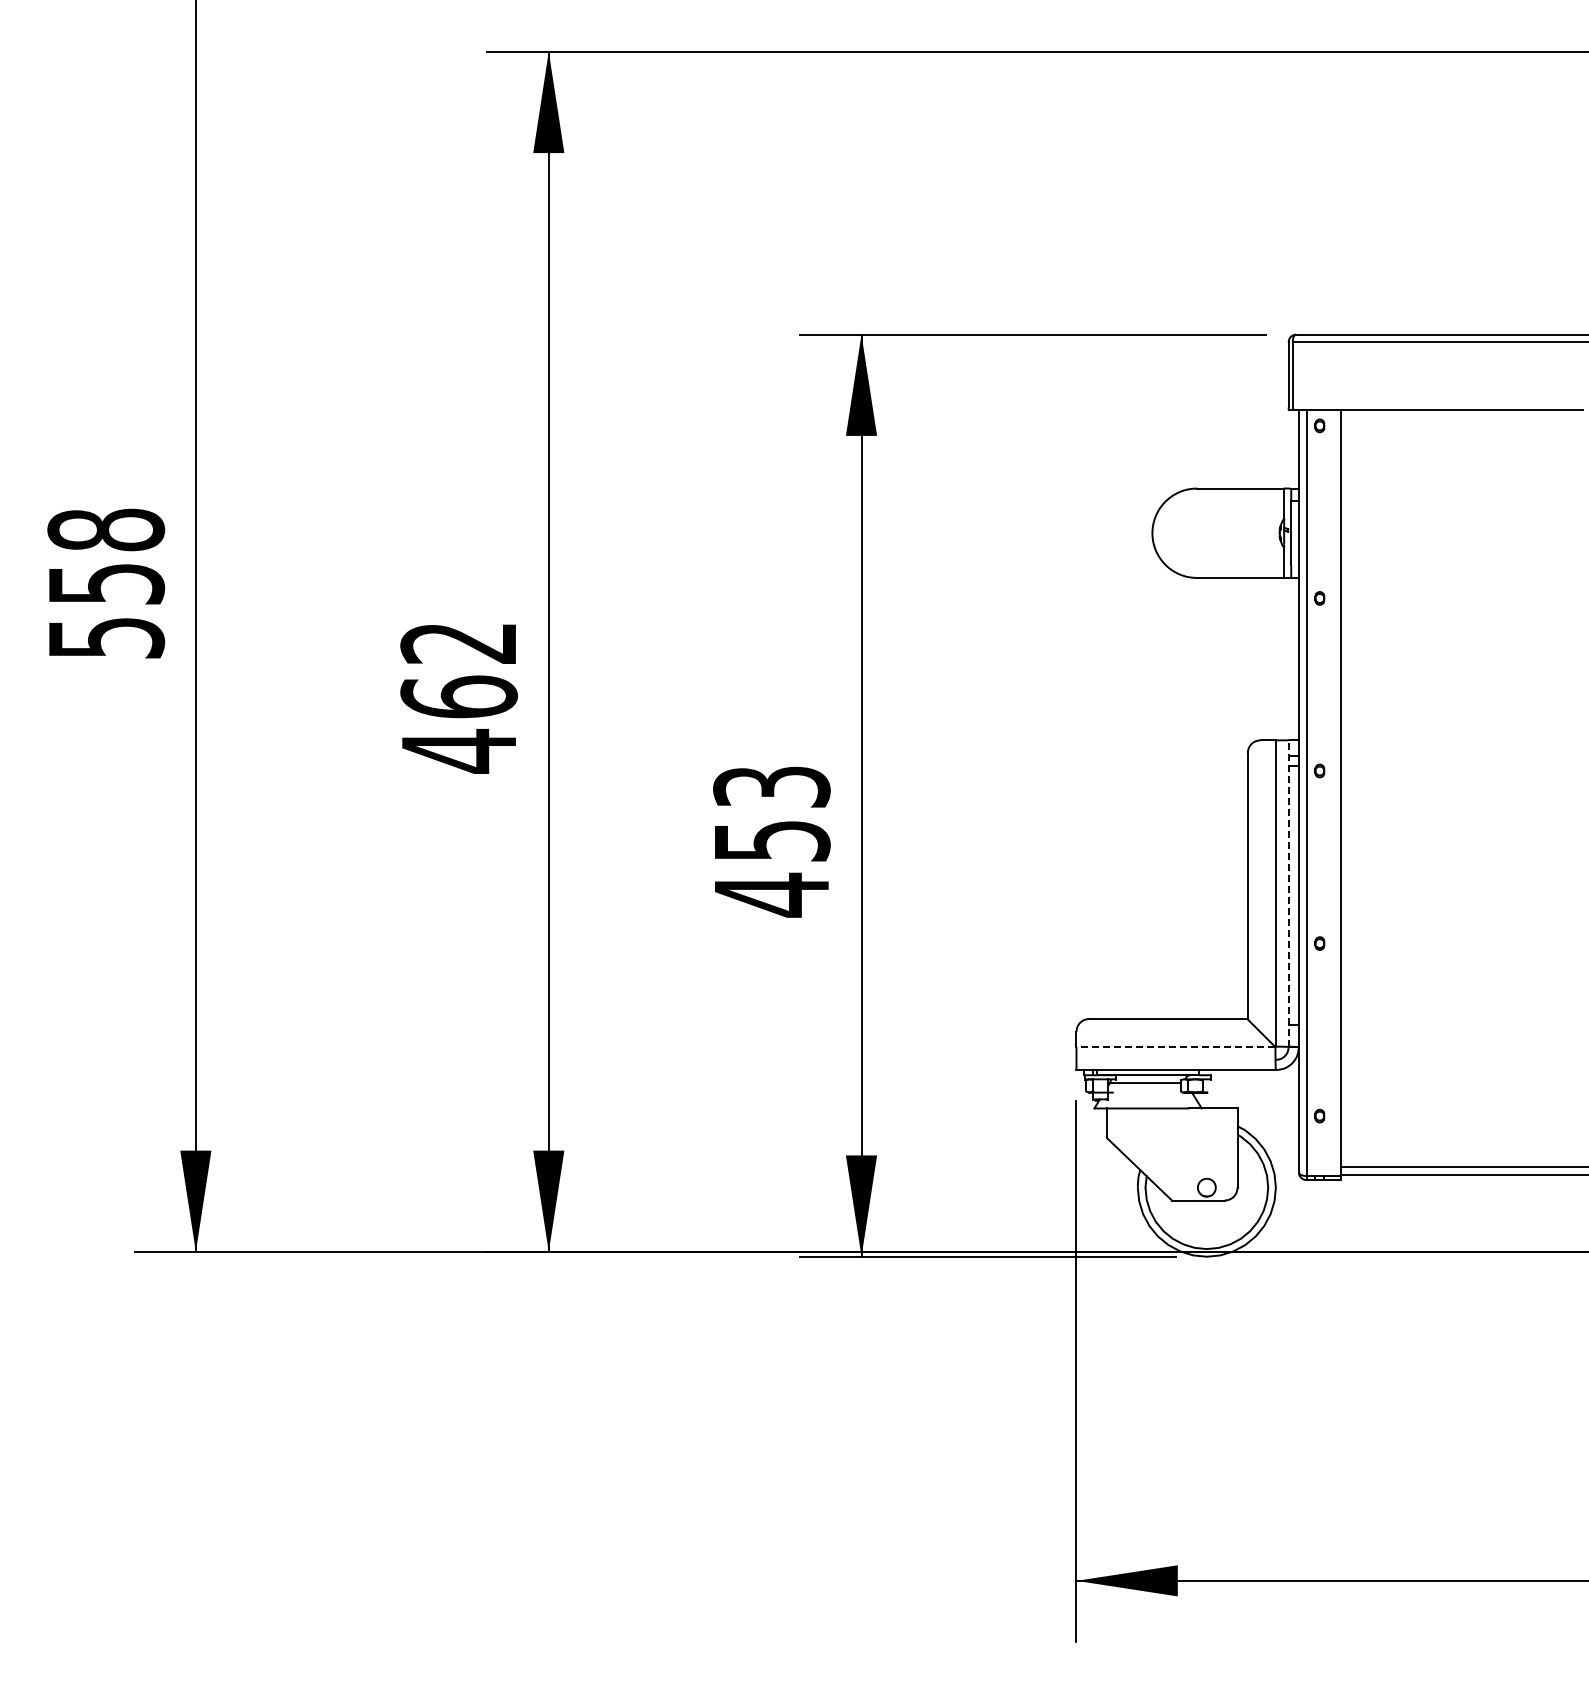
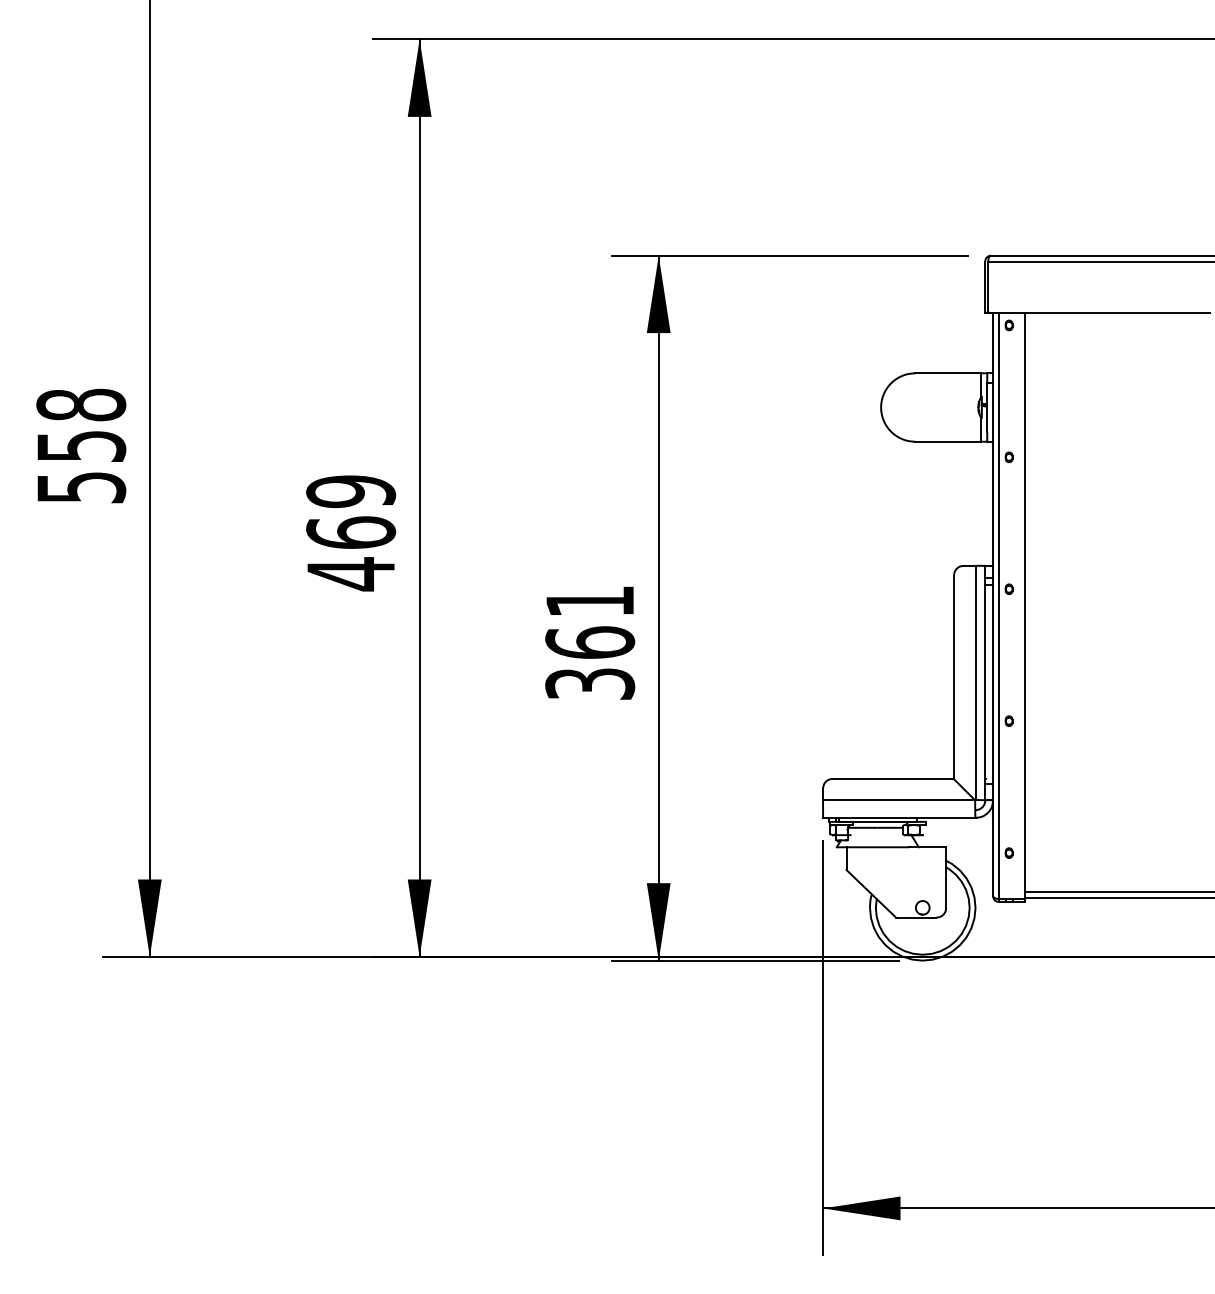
text: (459, 643) -> (351, 491), 462 -> 469
text: (771, 841) -> (589, 643), 453 -> 361
line: (1288, 893) -> (985, 682), dashed -> solid
line: (1175, 1047) -> (898, 800), dashed -> solid

